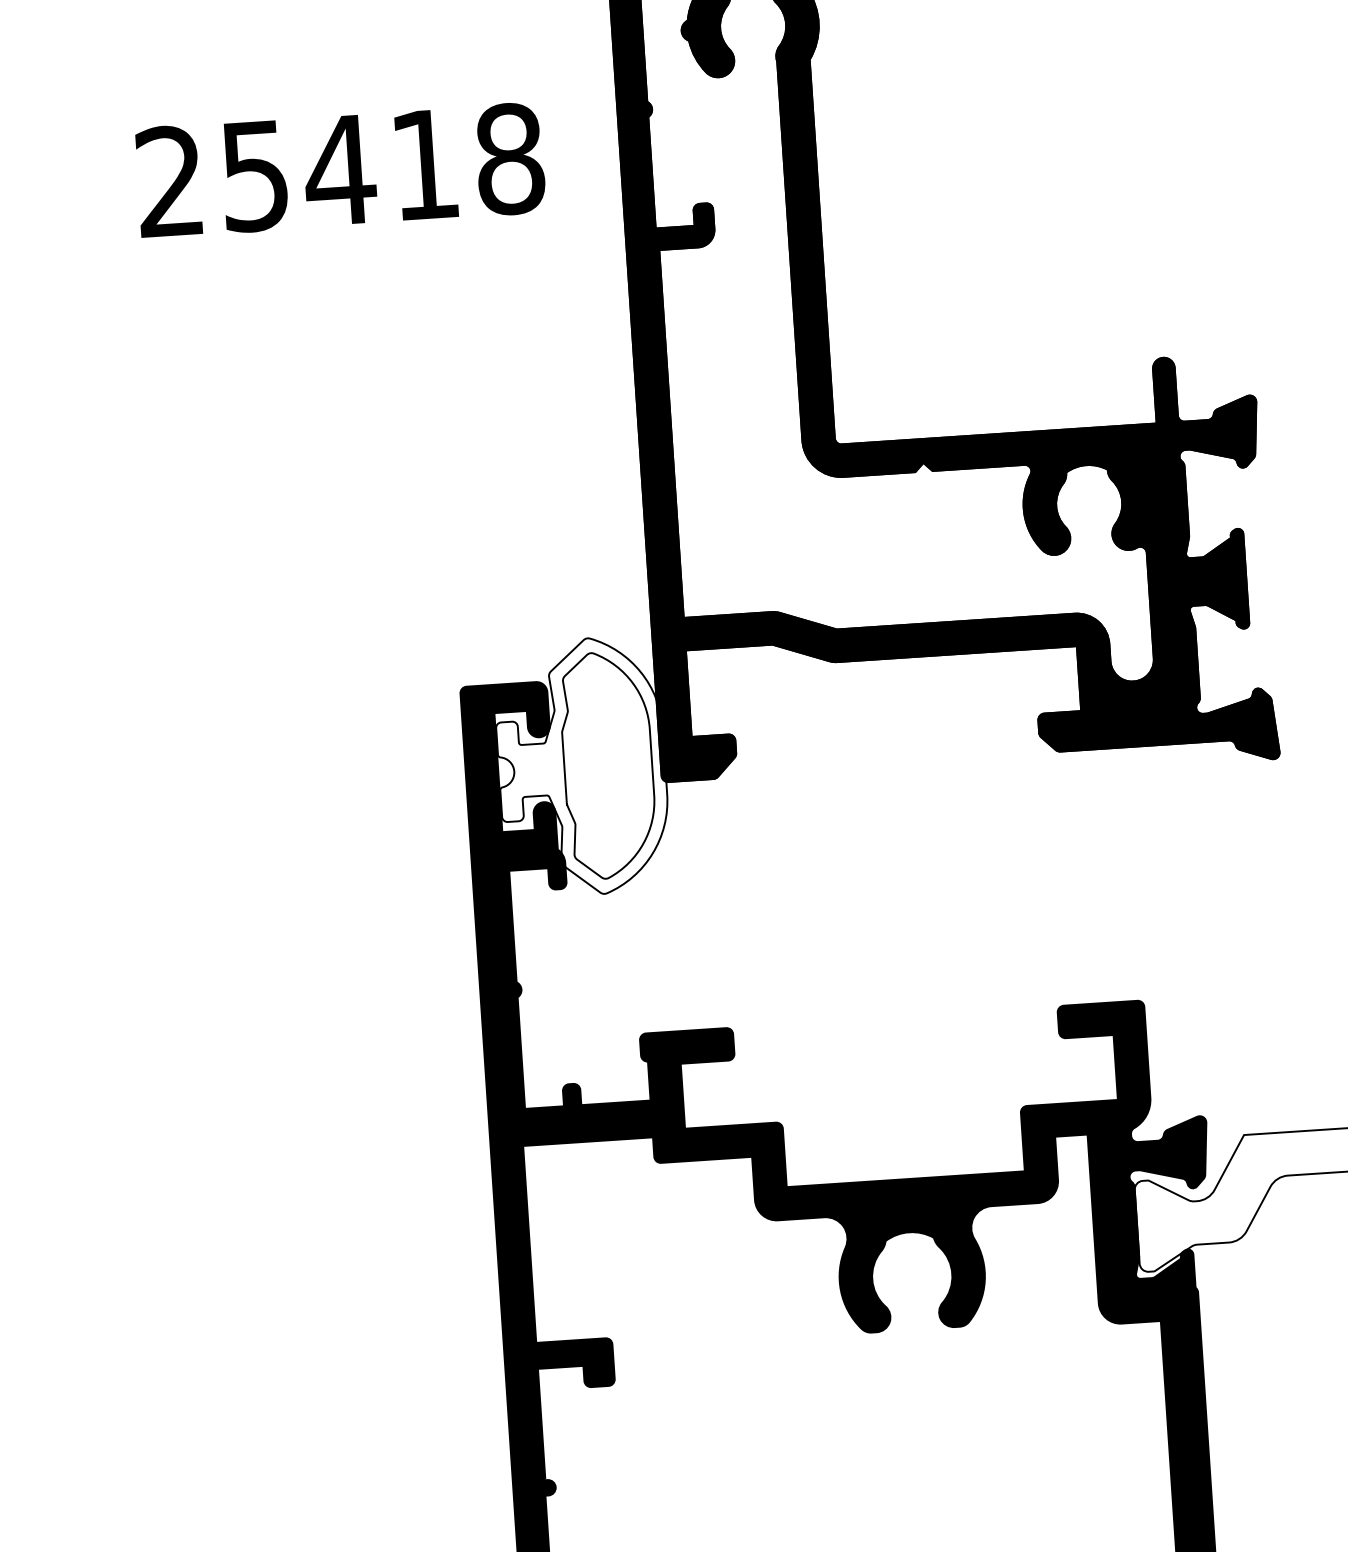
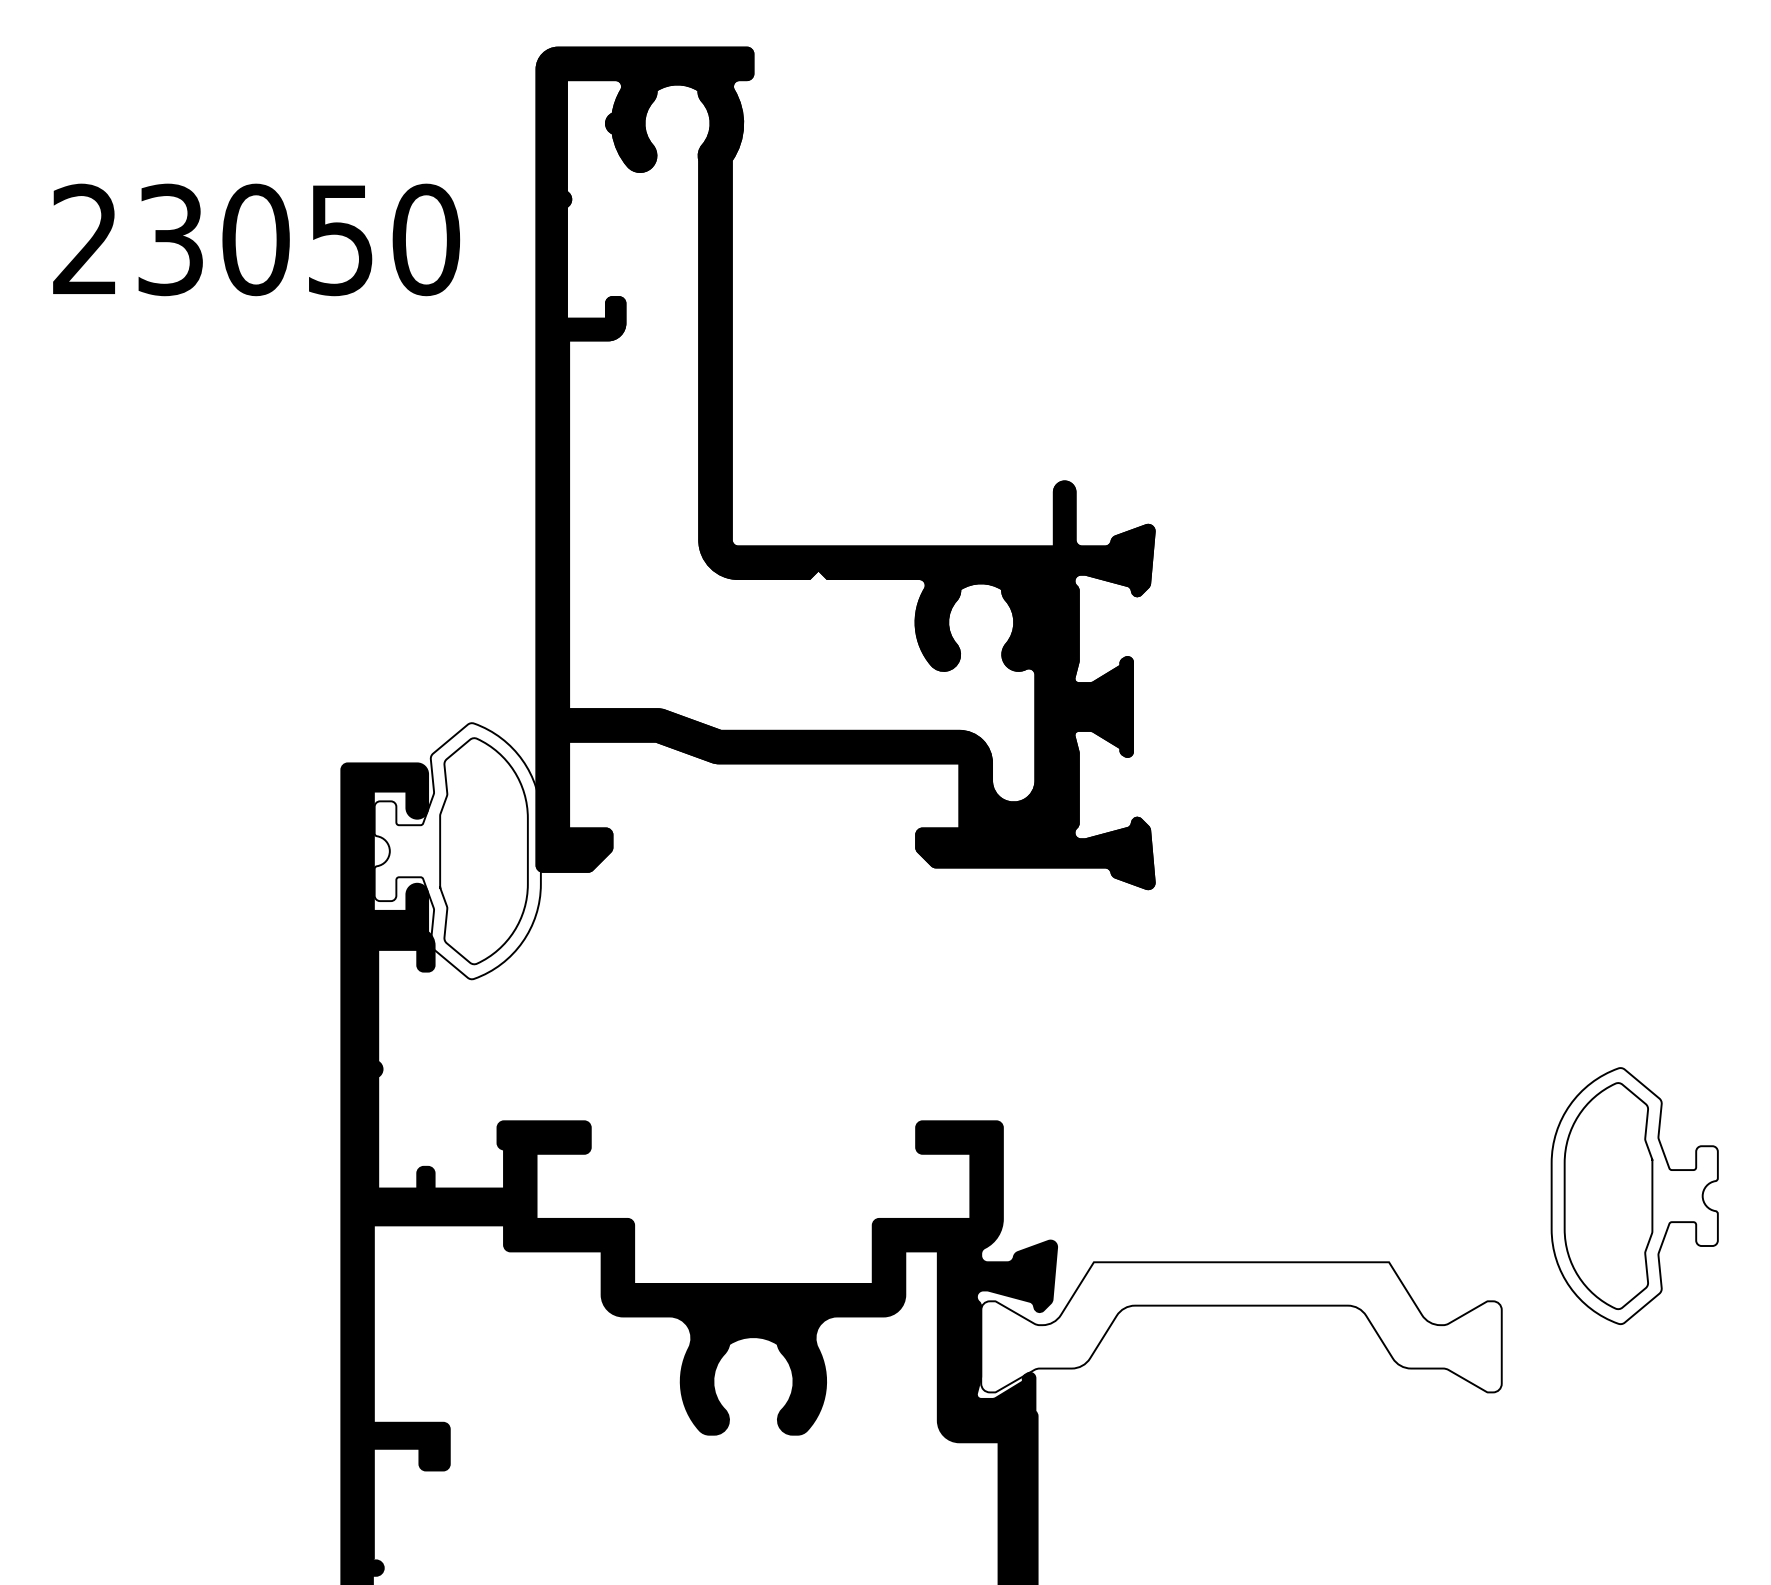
text: (383, 167) -> (299, 239), 25418 -> 23050

